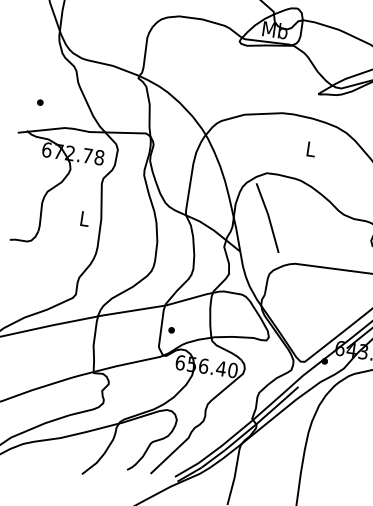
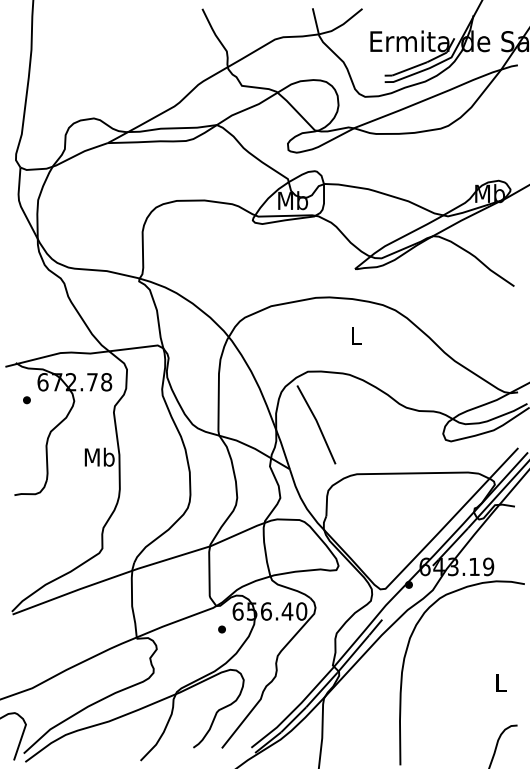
part: (39, 102) -> (26, 400), moved
text: (84, 218) -> (99, 456), L -> Mb
part: (171, 330) -> (221, 629), moved

